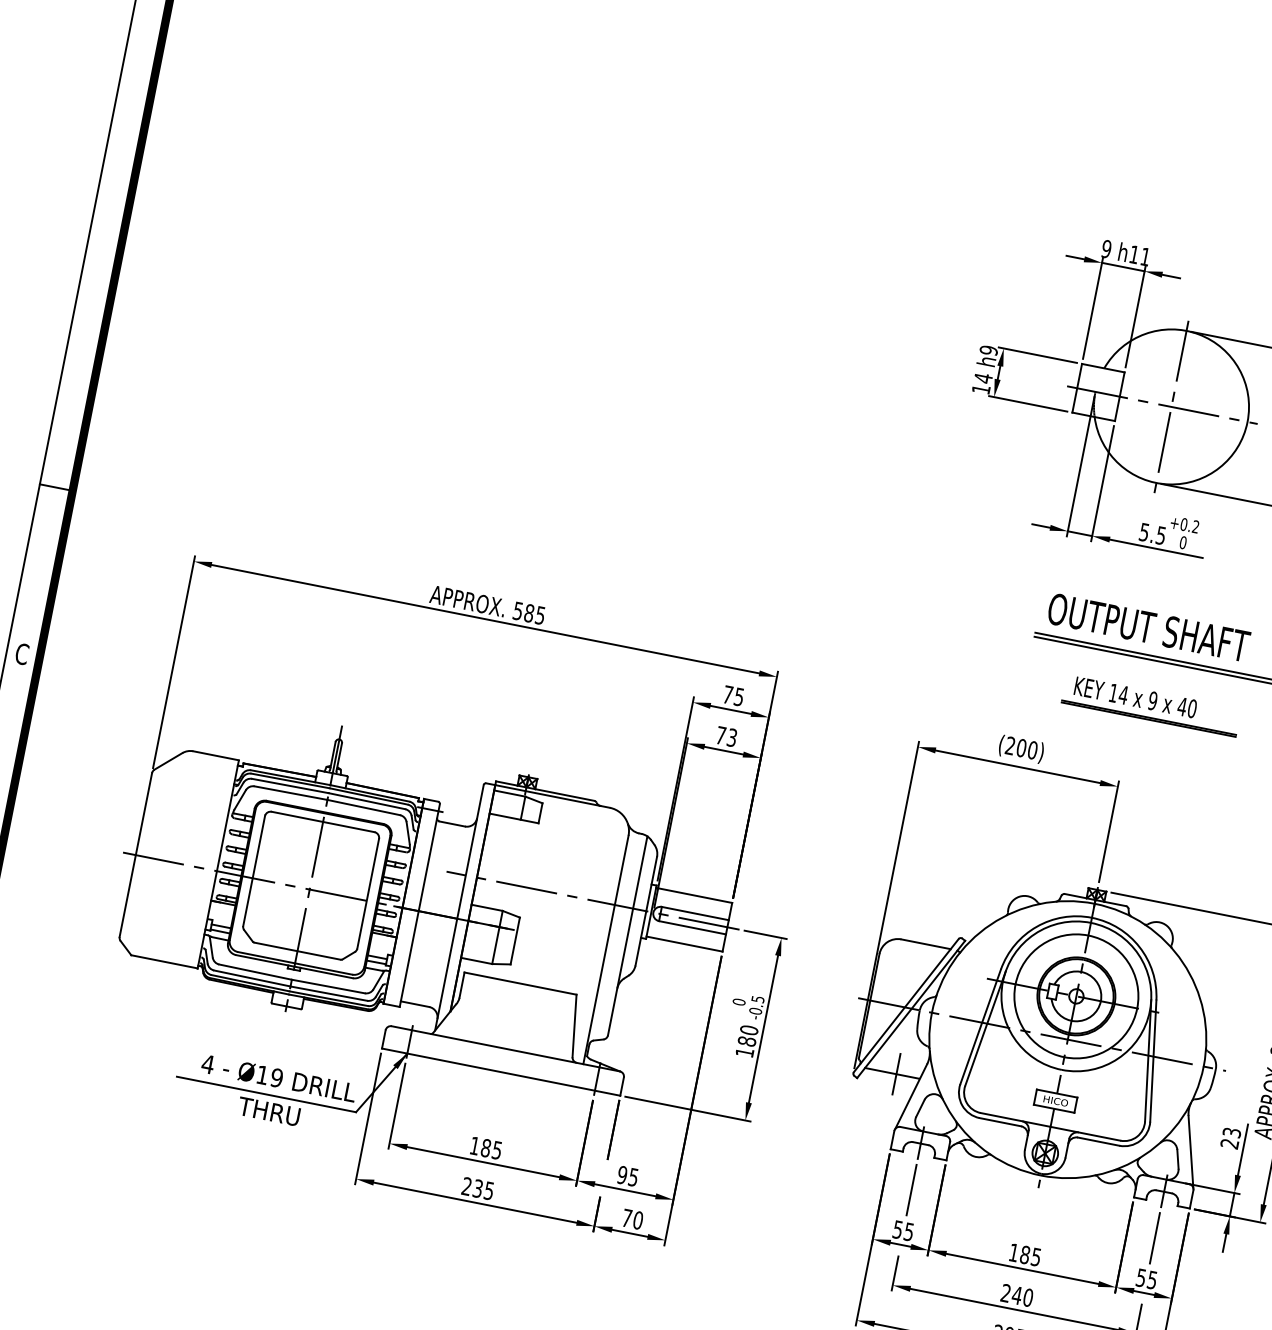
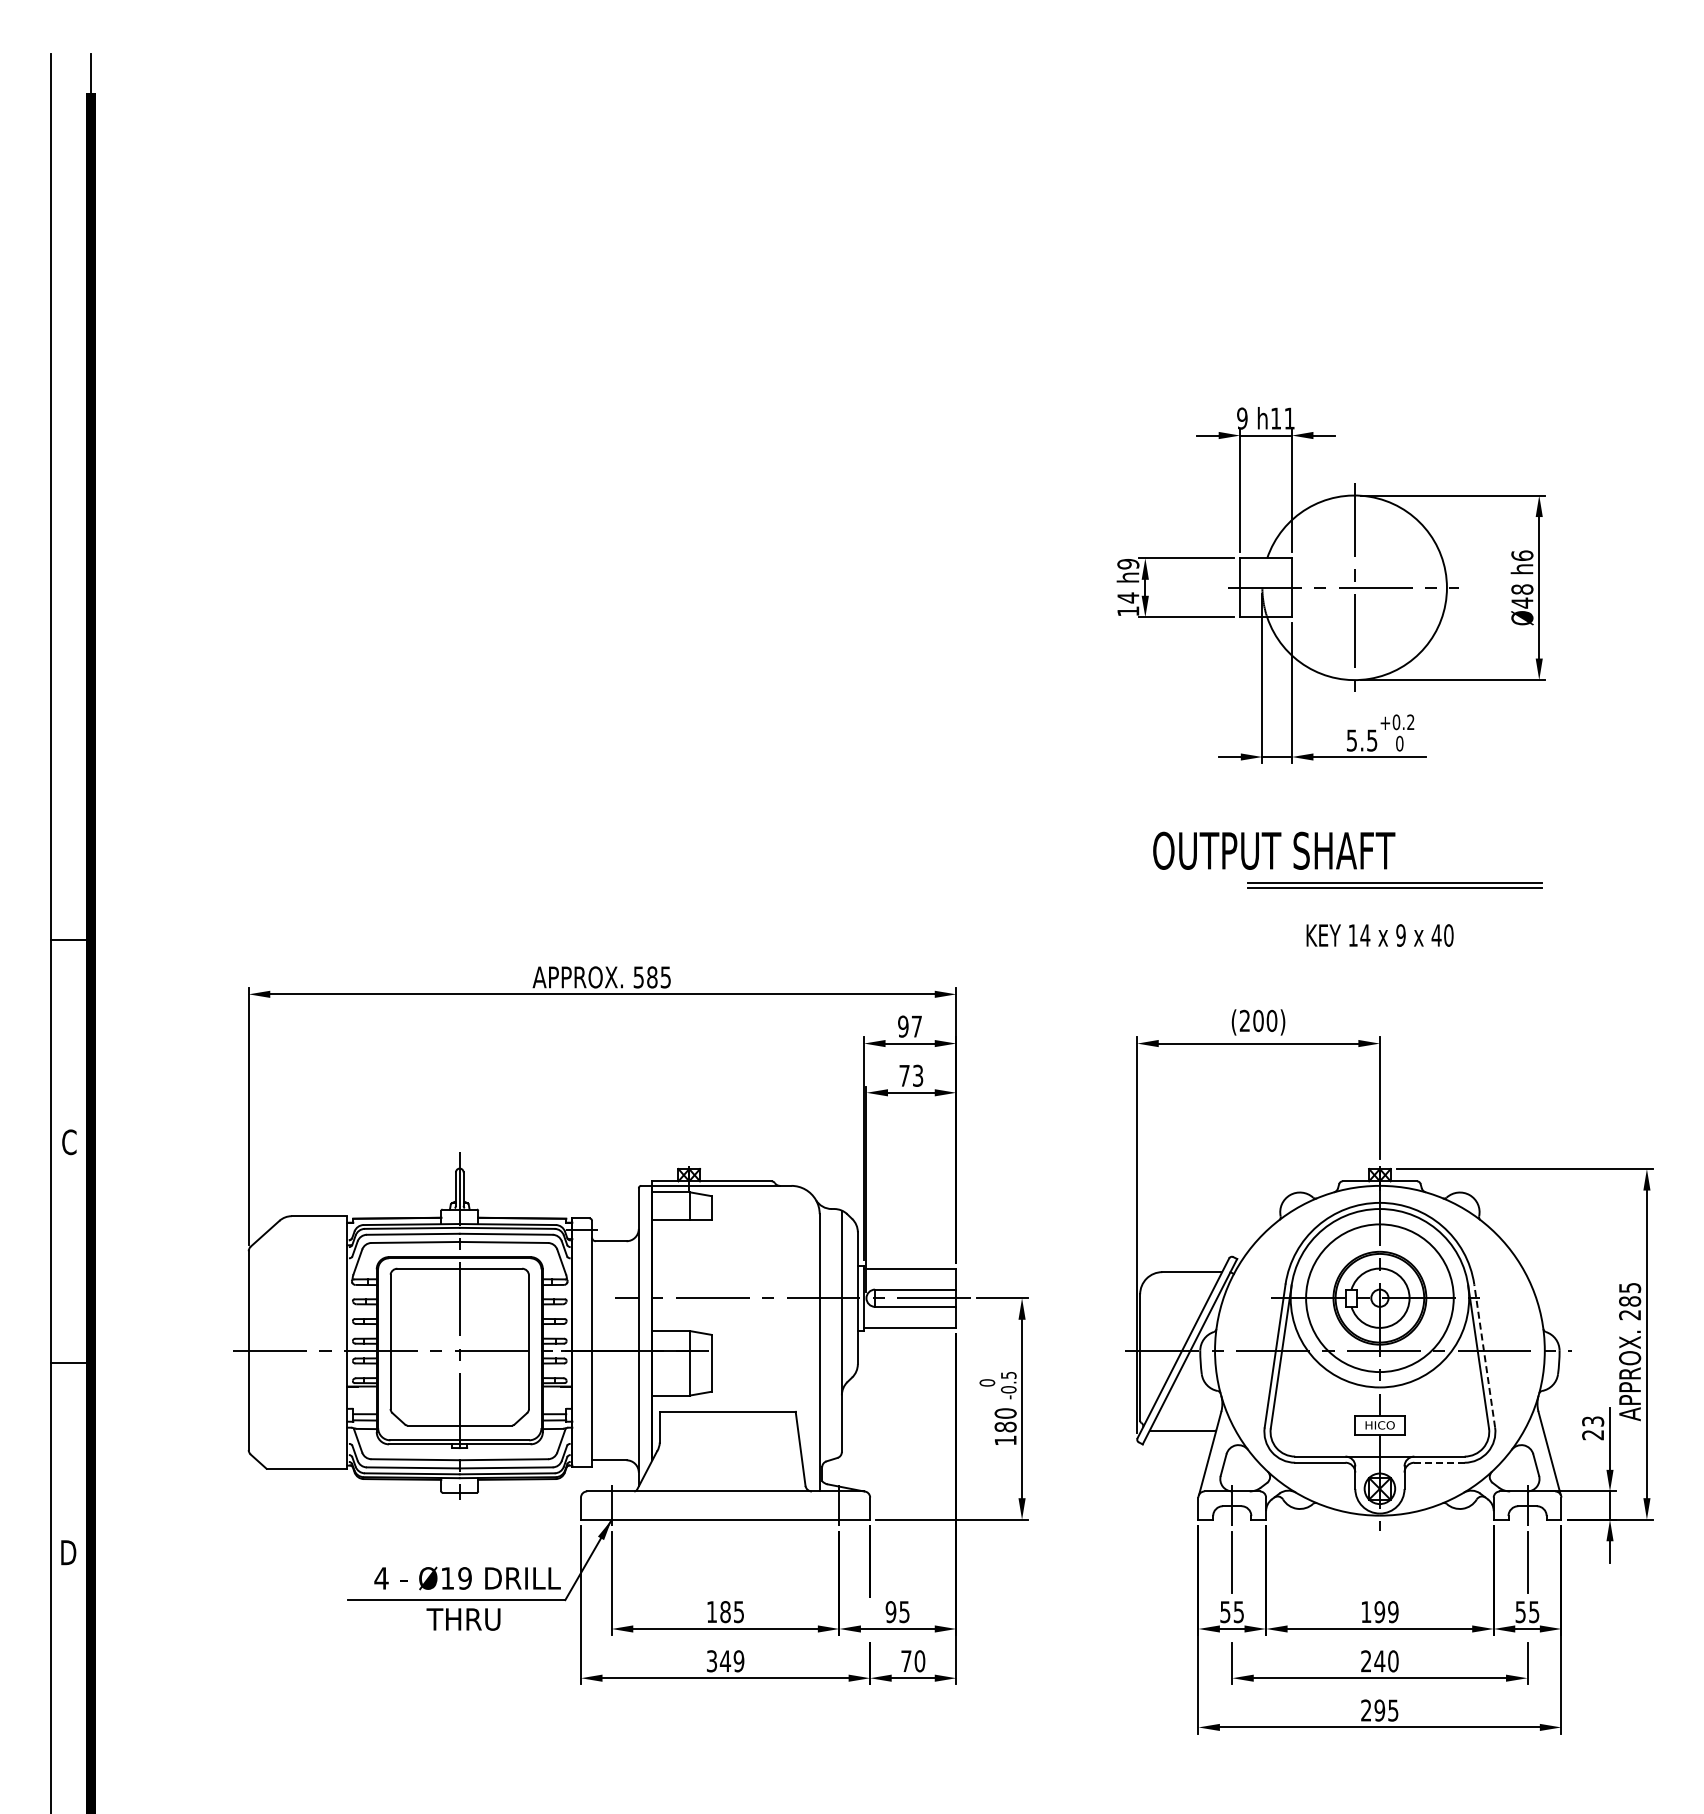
text: (1149, 627) -> (1274, 850), moved
text: (733, 695) -> (909, 1026), 75 -> 97
line: (1149, 718) -> (1400, 956), removed
line: (1153, 1060) -> (1484, 1355), solid -> dashed
line: (896, 1073) -> (1187, 1430), removed
line: (1098, 1141) -> (1439, 1462), solid -> dashed
text: (477, 1188) -> (725, 1661), 235 -> 349
text: (1030, 1256) -> (1386, 1612), 185 -> 199

